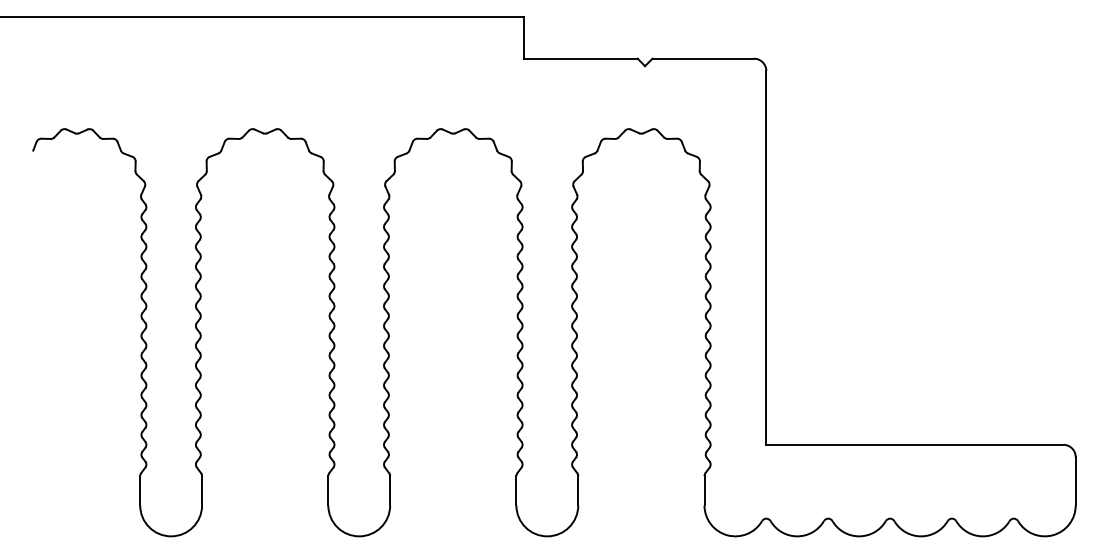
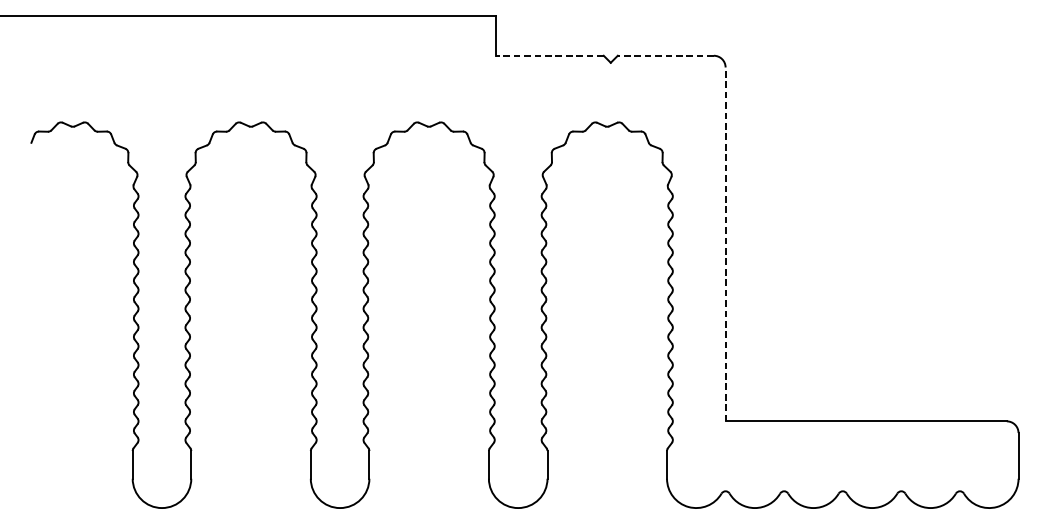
line: (580, 58) -> (549, 55), solid -> dashed
line: (703, 58) -> (666, 55), solid -> dashed
line: (766, 257) -> (725, 244), solid -> dashed

